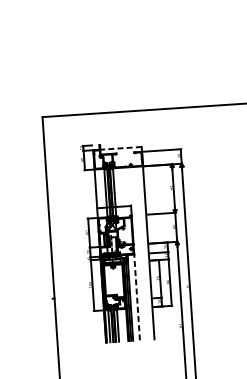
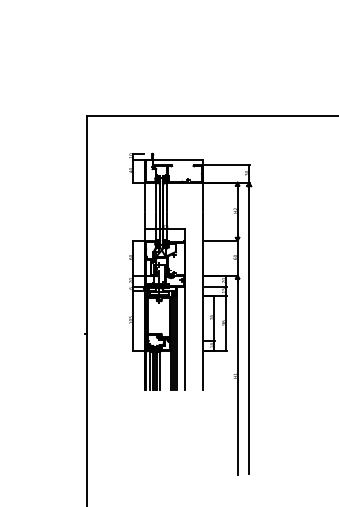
line: (121, 148) -> (178, 159), dashed -> solid
line: (137, 297) -> (185, 338), dashed -> solid

